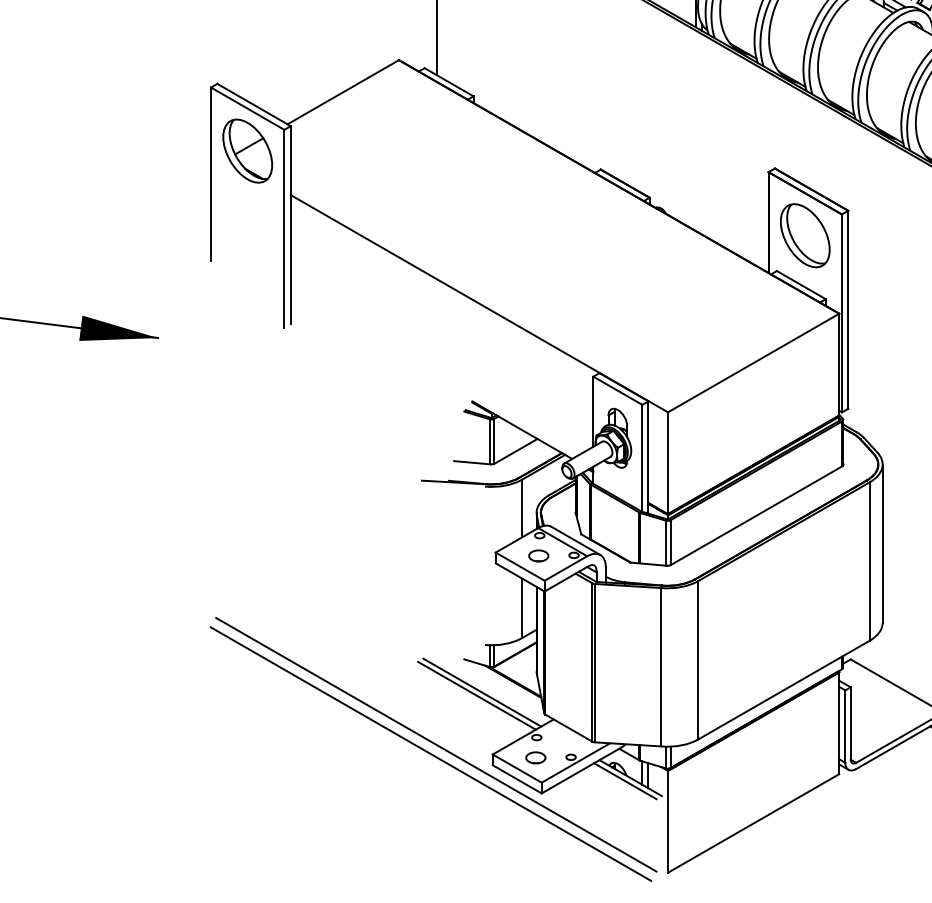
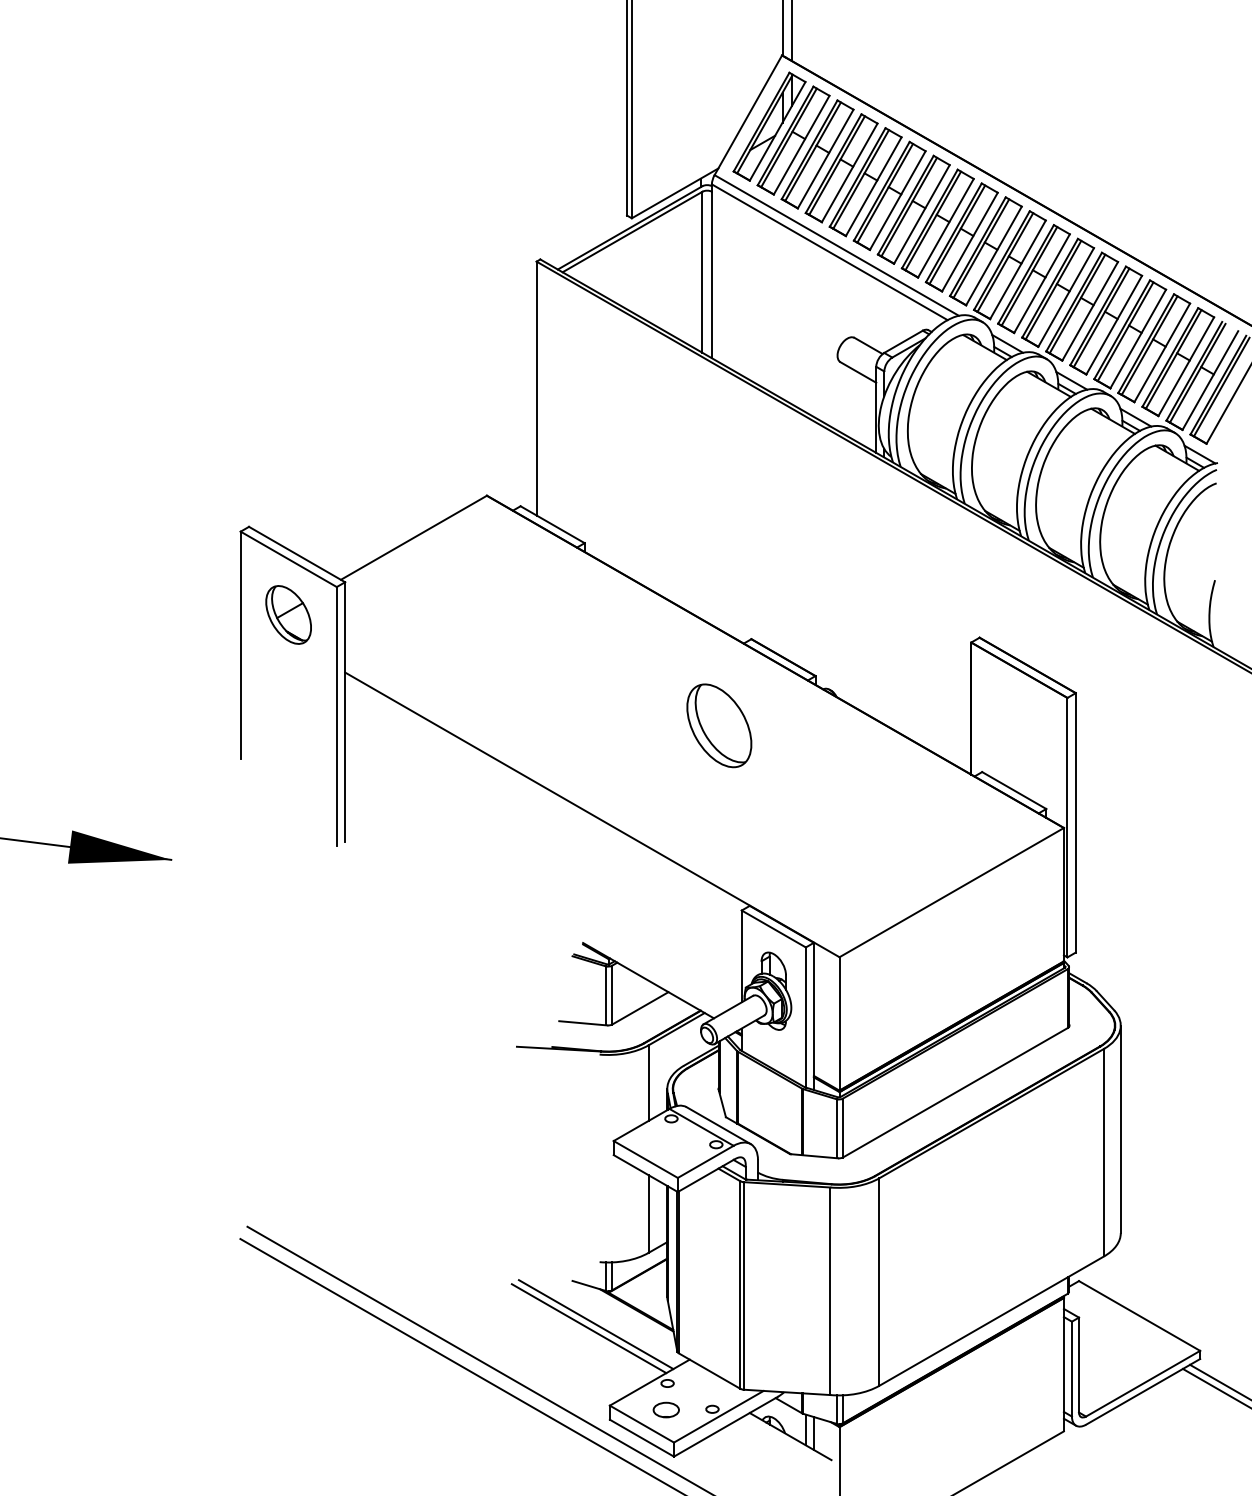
part: (247, 150) -> (288, 614), size x0.7
part: (805, 235) -> (719, 725), moved
part: (538, 555) -> (669, 1145), removed
line: (625, 781) -> (783, 1440), removed

